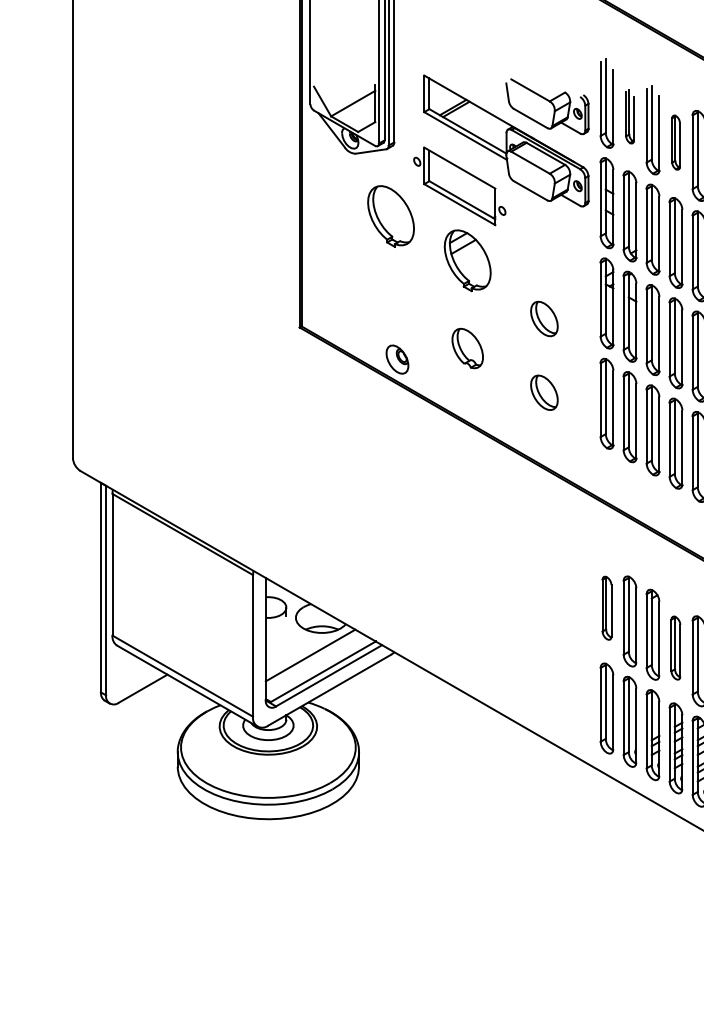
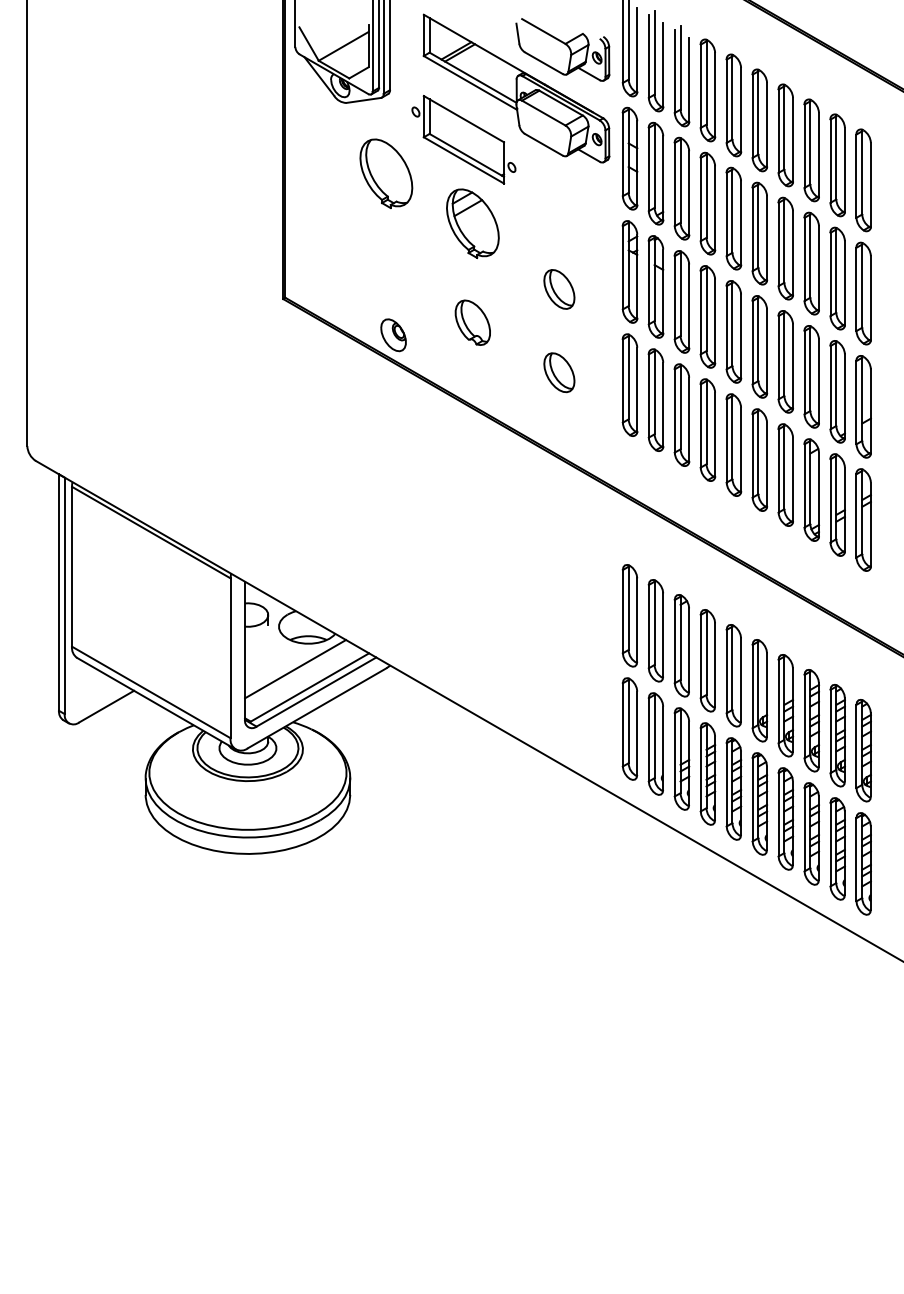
part: (629, 116) -> (655, 61), size x1.67
part: (675, 142) -> (707, 90), size x1.67
part: (606, 607) -> (629, 615), size x1.43
part: (675, 647) -> (707, 660), size x1.43

